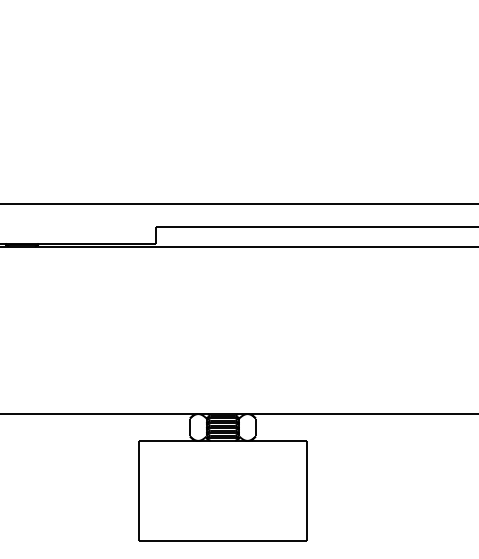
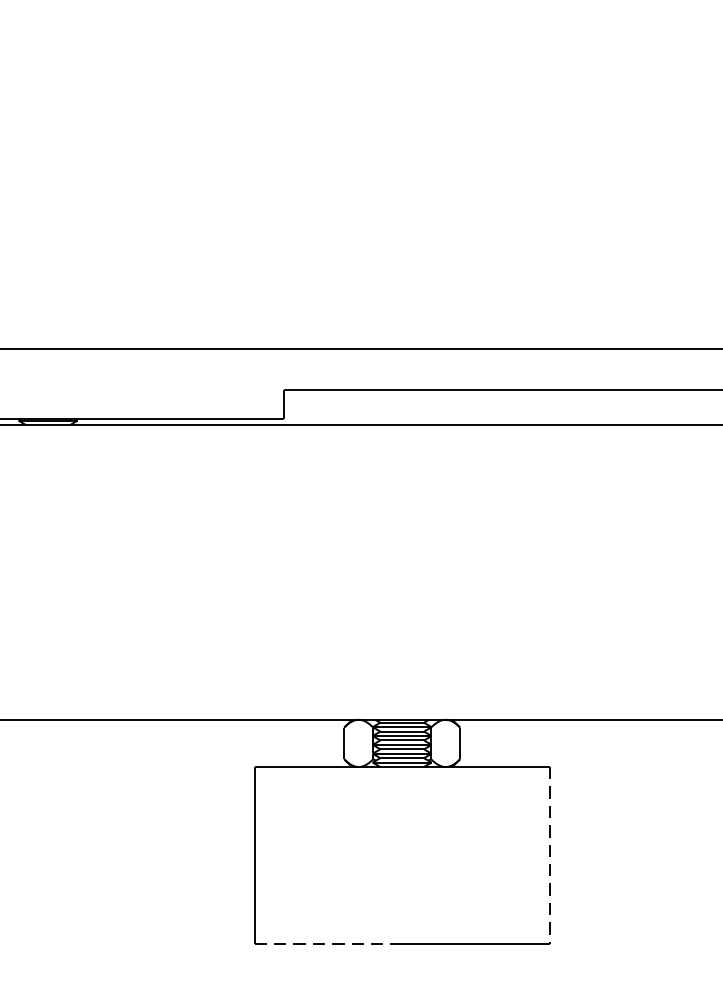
line: (306, 491) -> (549, 856), solid -> dashed
line: (181, 541) -> (329, 944), solid -> dashed

